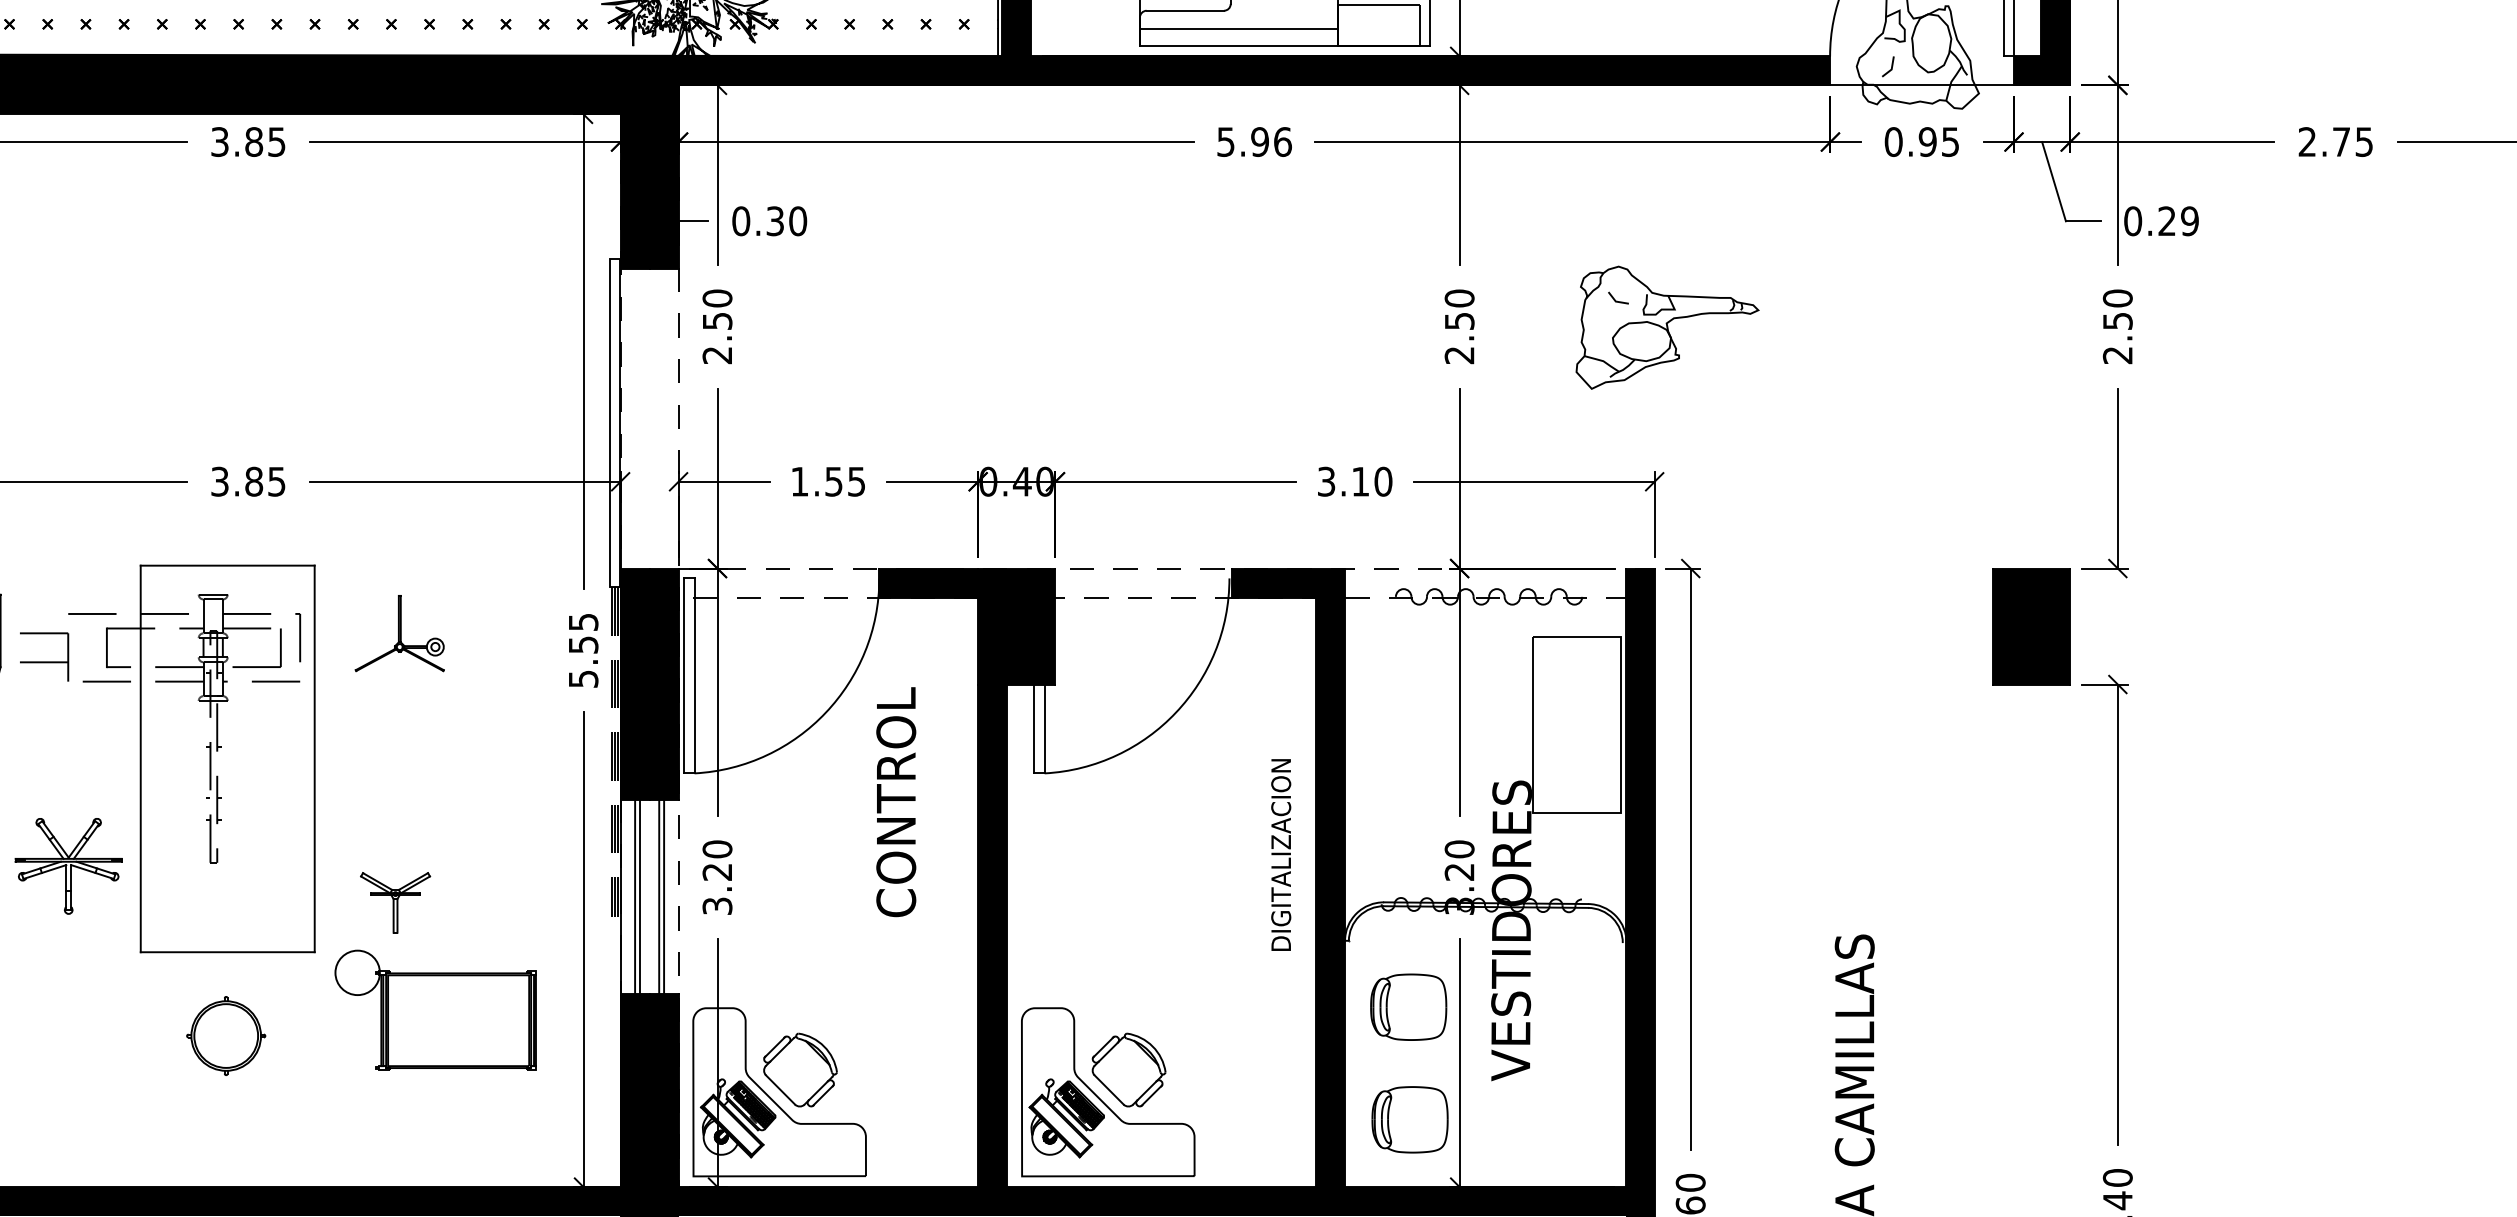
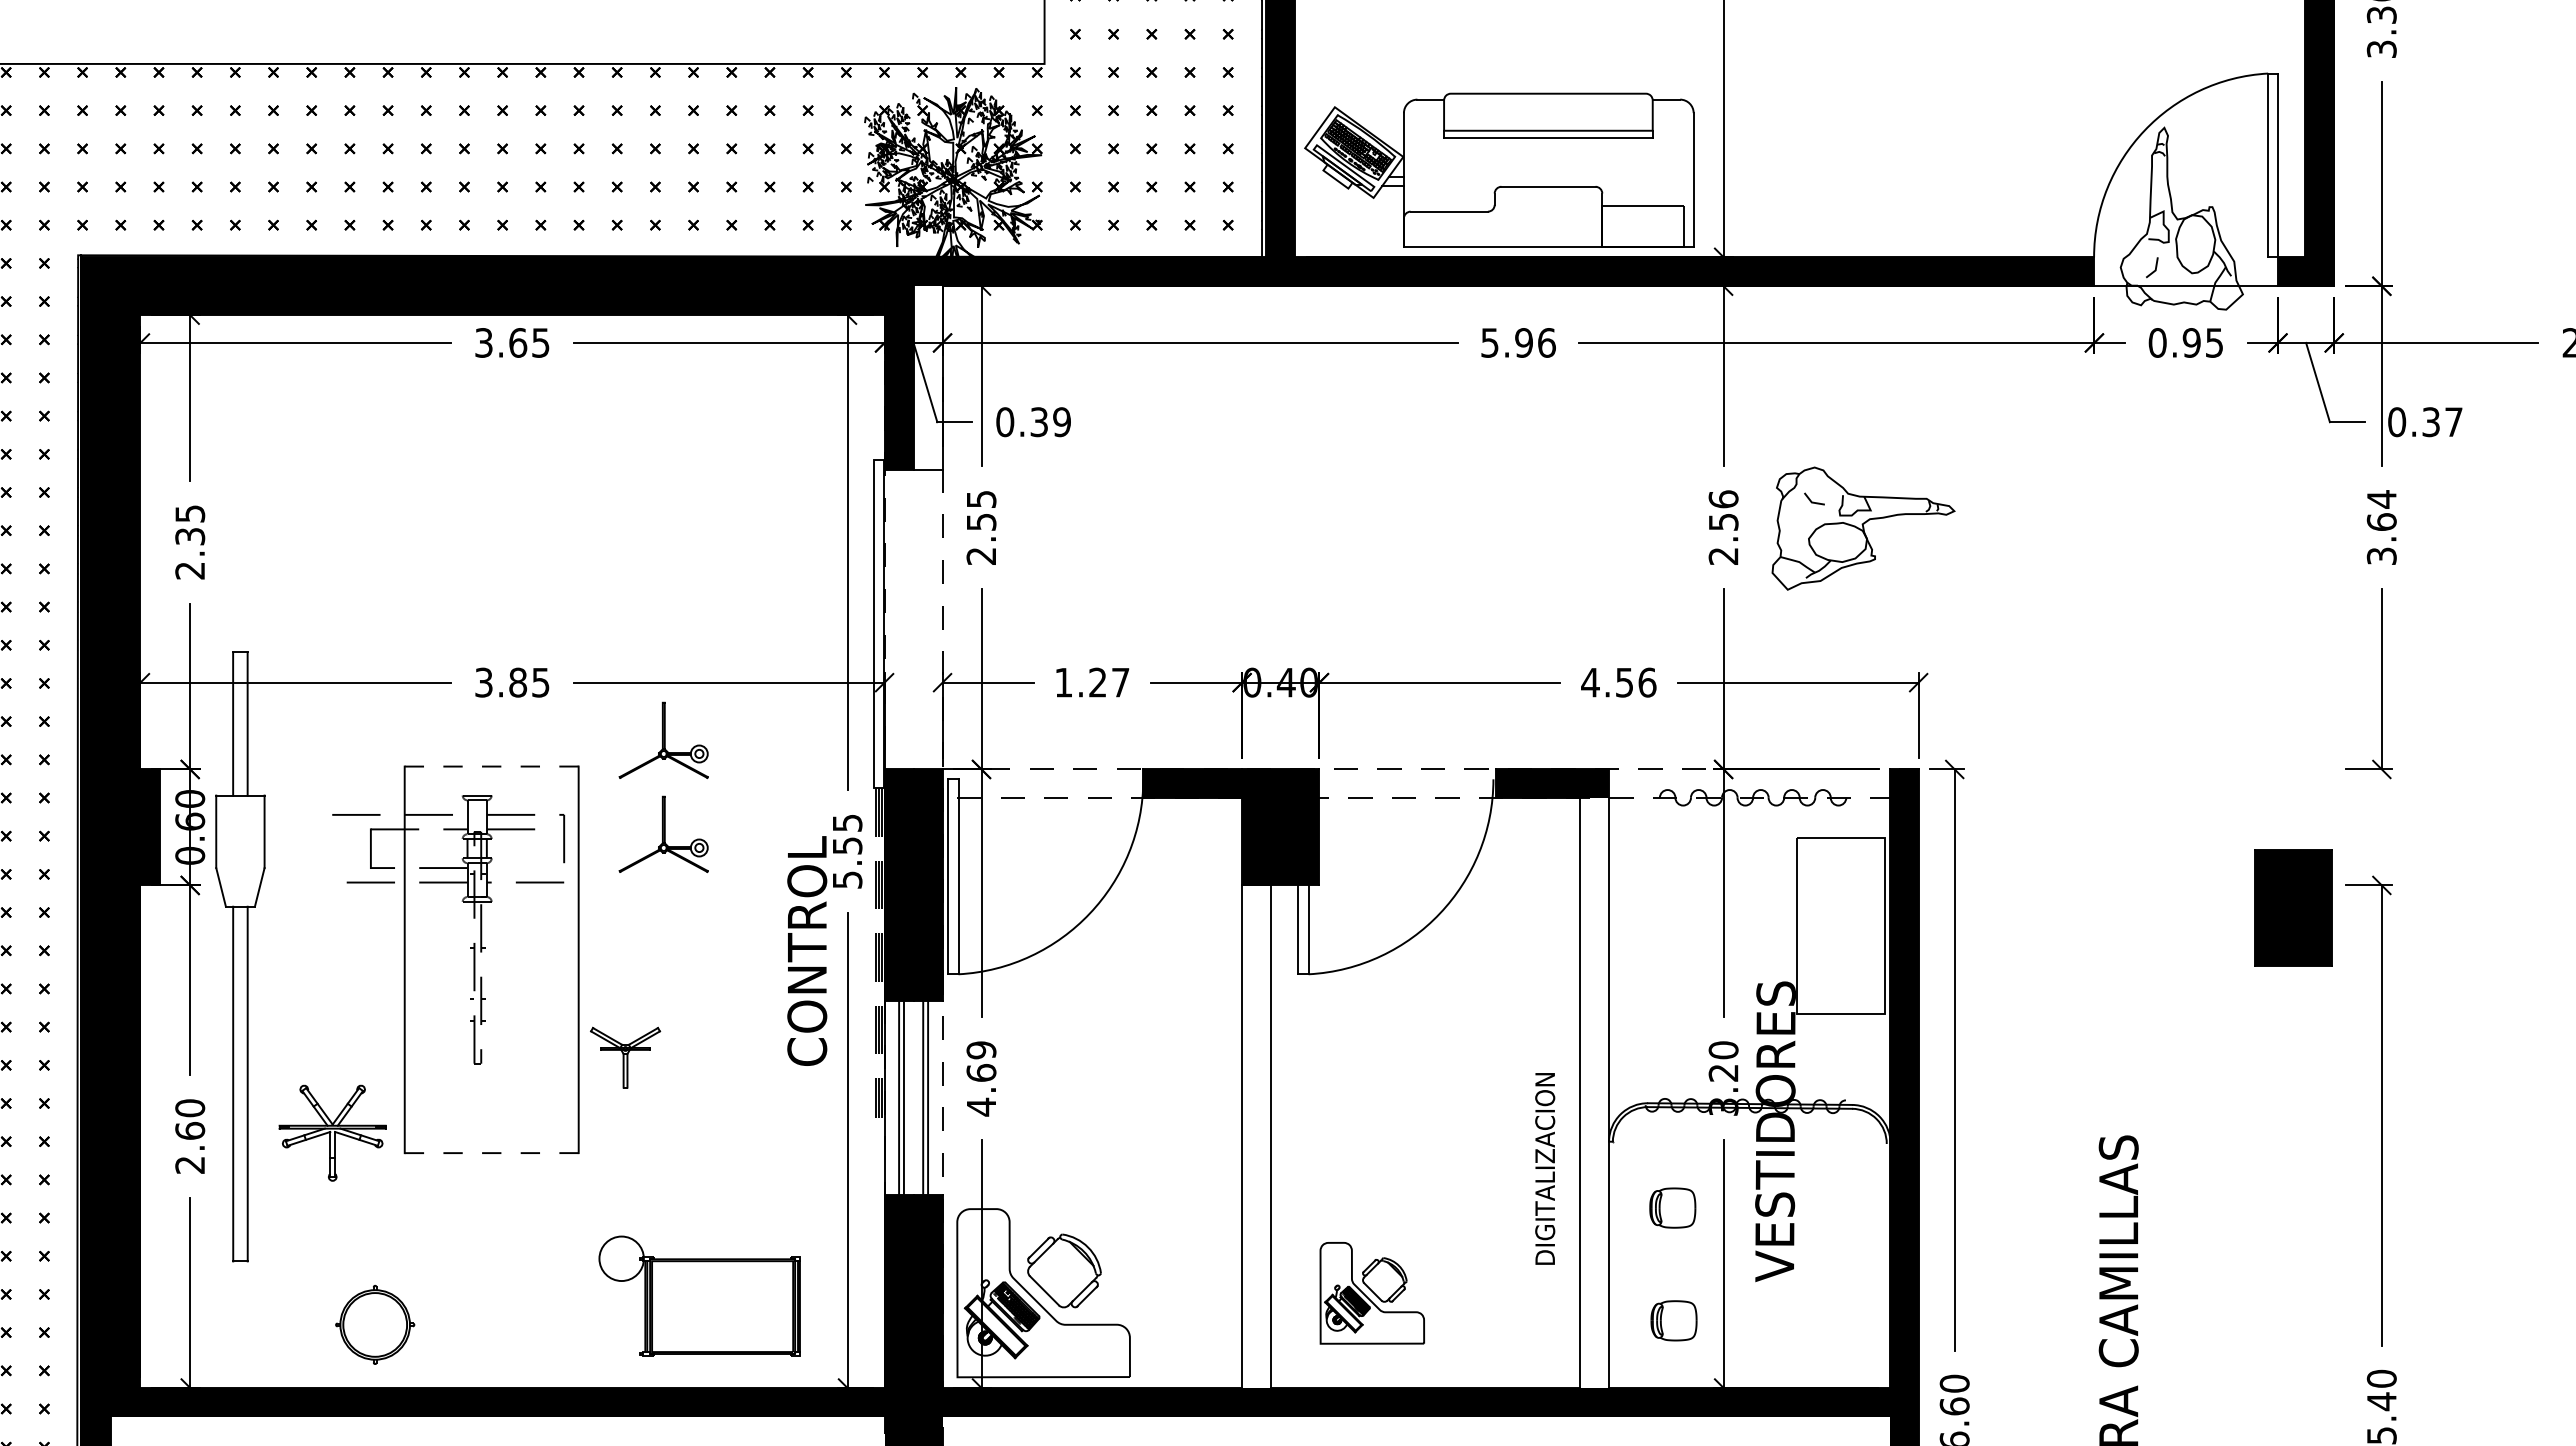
line: (1238, 28) -> (1502, 229), removed
text: (254, 141) -> (518, 342), 3.85 -> 3.65
fill: (663, 176) -> (927, 377), removed
text: (798, 221) -> (1062, 422), 0.30 -> 0.39
text: (2178, 221) -> (2442, 422), 0.29 -> 0.37
text: (717, 298) -> (981, 499), 2.50 -> 2.55
text: (1459, 298) -> (1723, 499), 2.50 -> 2.56
text: (2117, 326) -> (2381, 527), 2.50 -> 3.64
part: (1667, 327) -> (1863, 528), moved
text: (845, 481) -> (1109, 682), 1.55 -> 1.27
text: (1354, 481) -> (1618, 682), 3.10 -> 4.56
part: (399, 538) -> (663, 739), added
line: (227, 565) -> (491, 766), solid -> dashed
part: (2031, 625) -> (2293, 907), moved
part: (44, 656) -> (308, 857), removed
part: (256, 666) -> (520, 867), removed
text: (896, 801) -> (807, 950), moved
text: (1281, 854) -> (1545, 1168), moved
part: (68, 865) -> (332, 1132), moved
text: (717, 877) -> (981, 1078), 3.20 -> 4.69
fill: (1330, 891) -> (1594, 1092), removed
part: (395, 902) -> (625, 1057), moved
fill: (992, 935) -> (1256, 1136), removed
line: (227, 952) -> (491, 1153), solid -> dashed
part: (1408, 1006) -> (1672, 1207), size x0.6
part: (435, 1009) -> (699, 1295), moved
part: (226, 1035) -> (375, 1324), moved
part: (1108, 1092) -> (1372, 1293), size x0.6
part: (1409, 1119) -> (1673, 1320), size x0.6

